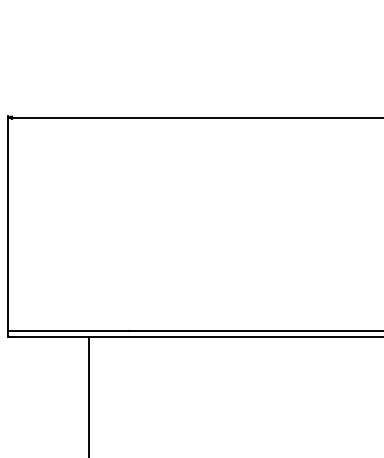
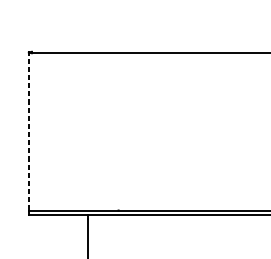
line: (8, 223) -> (29, 130), solid -> dashed

